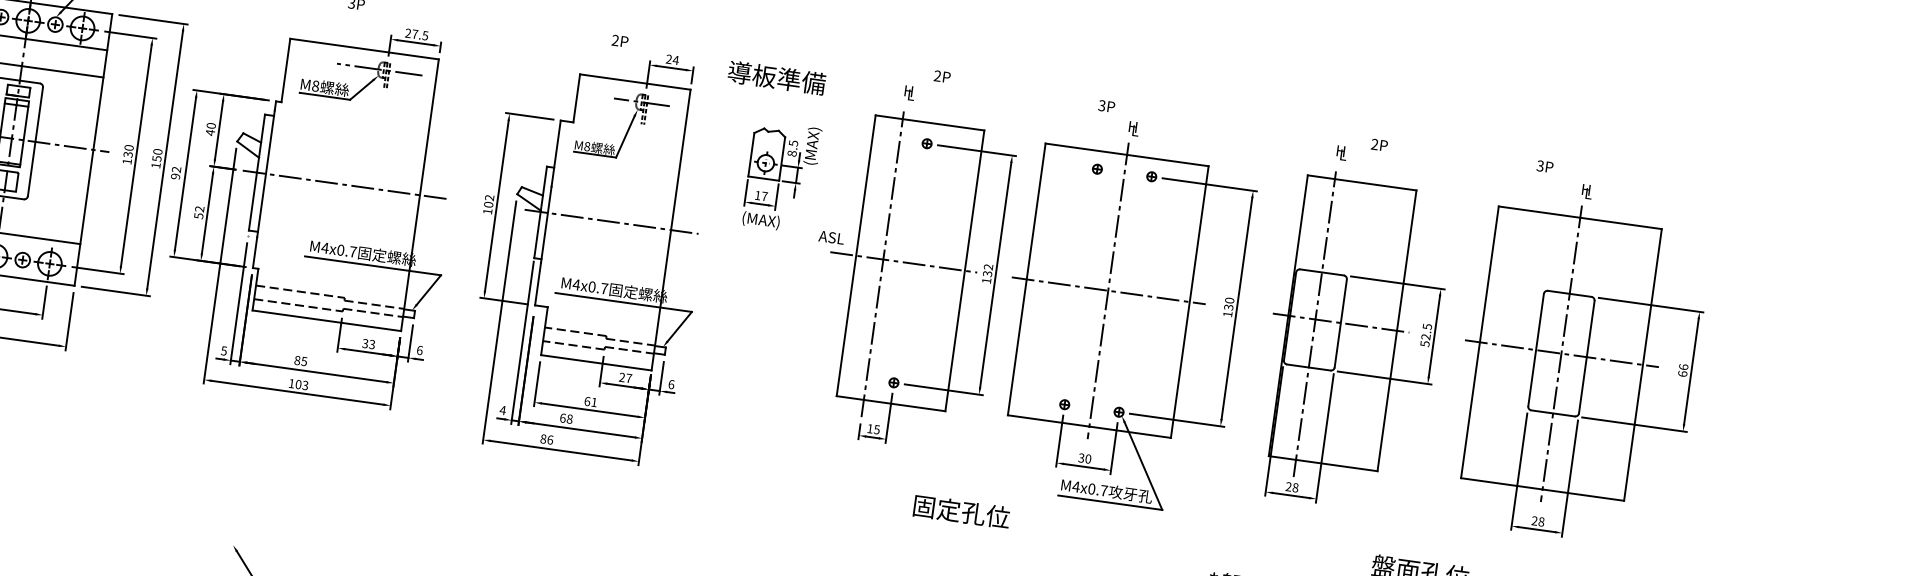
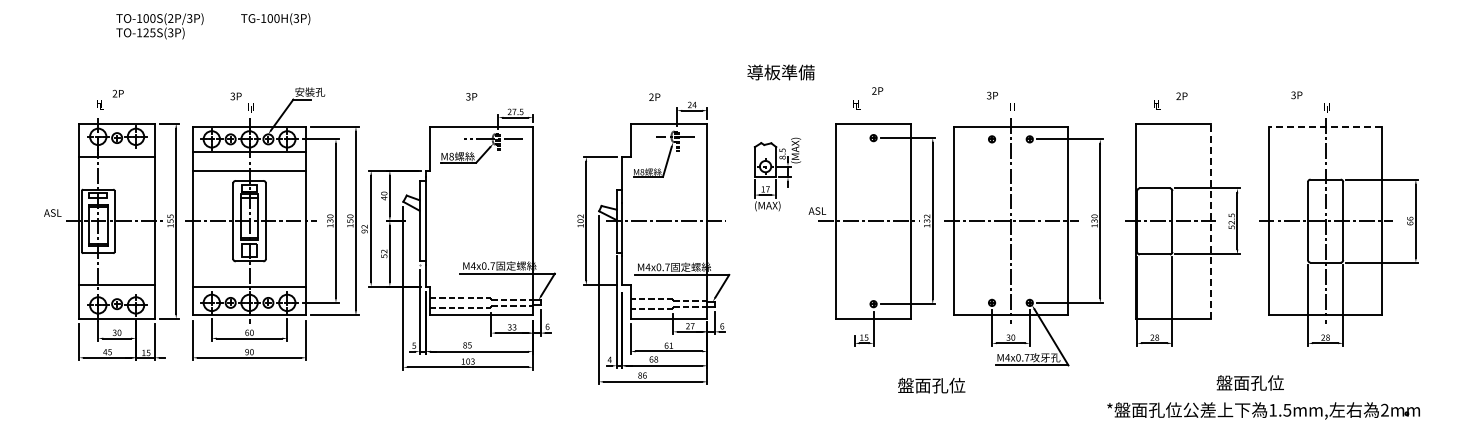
text: (776, 77) -> (780, 72), moved
line: (344, 185) -> (480, 221), removed
line: (1580, 217) -> (1325, 126), solid -> dashed
line: (882, 264) -> (854, 224), removed
line: (1314, 324) -> (1154, 224), removed
line: (1397, 329) -> (1211, 220), solid -> dashed
text: (936, 508) -> (914, 385), 固定孔位 -> 盤面孔位

